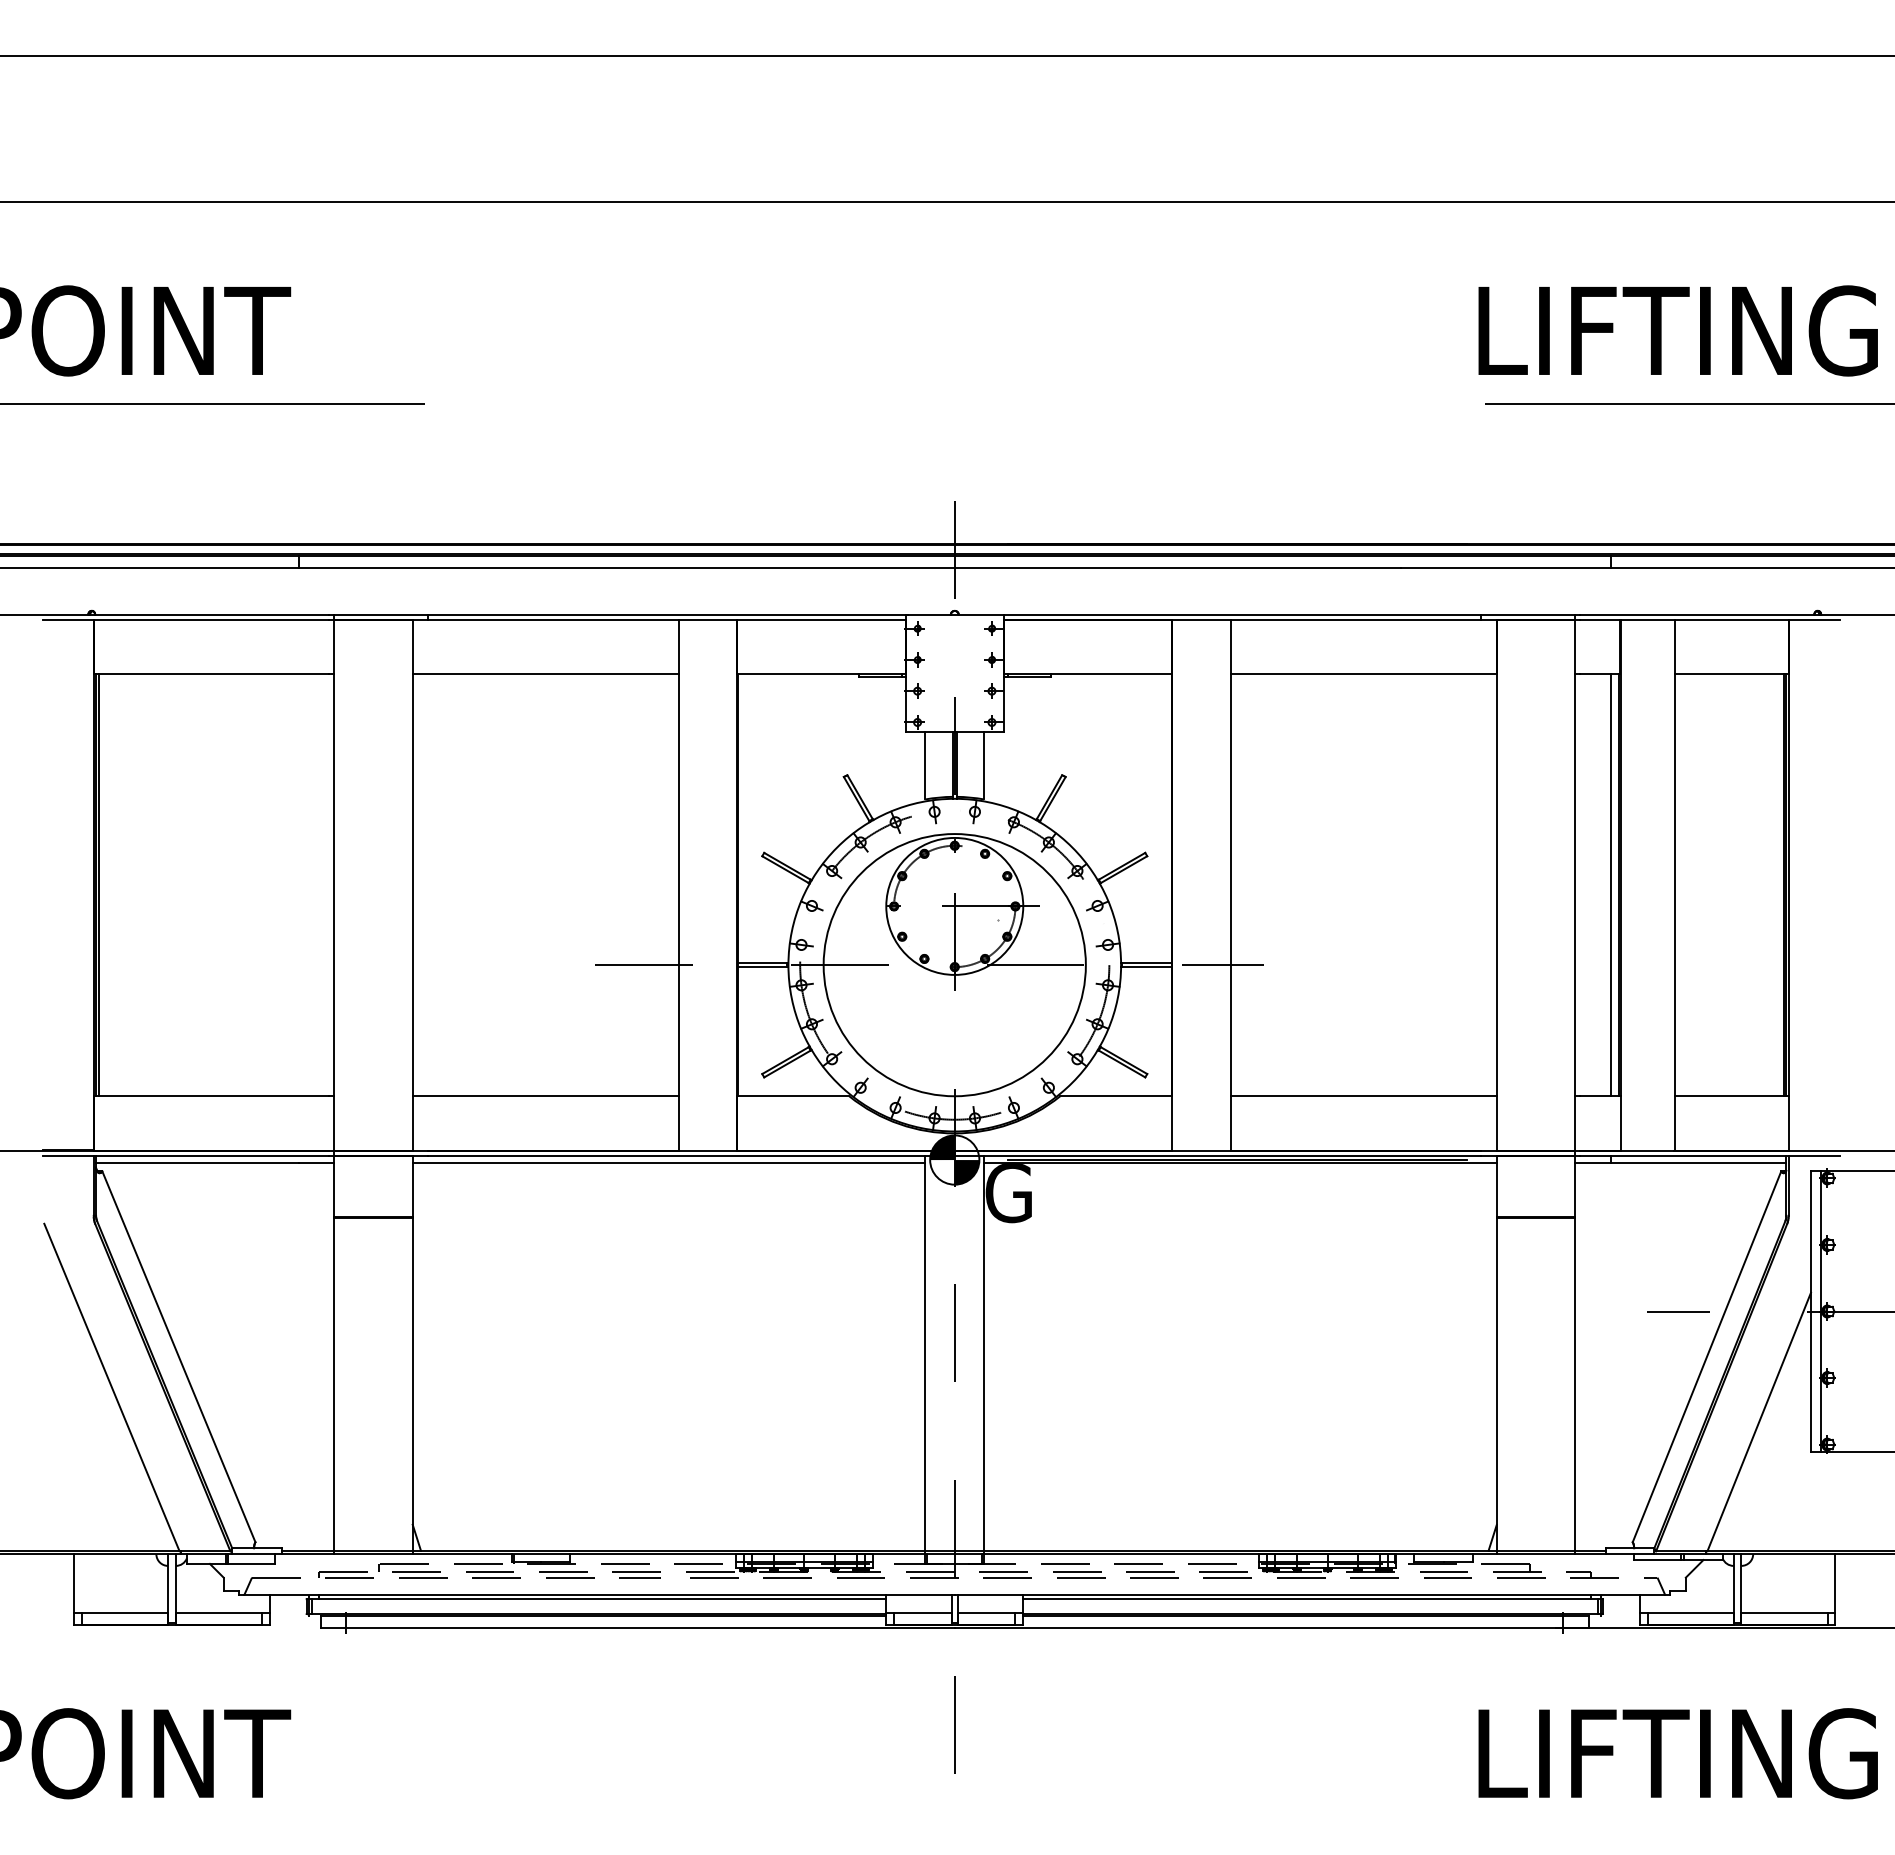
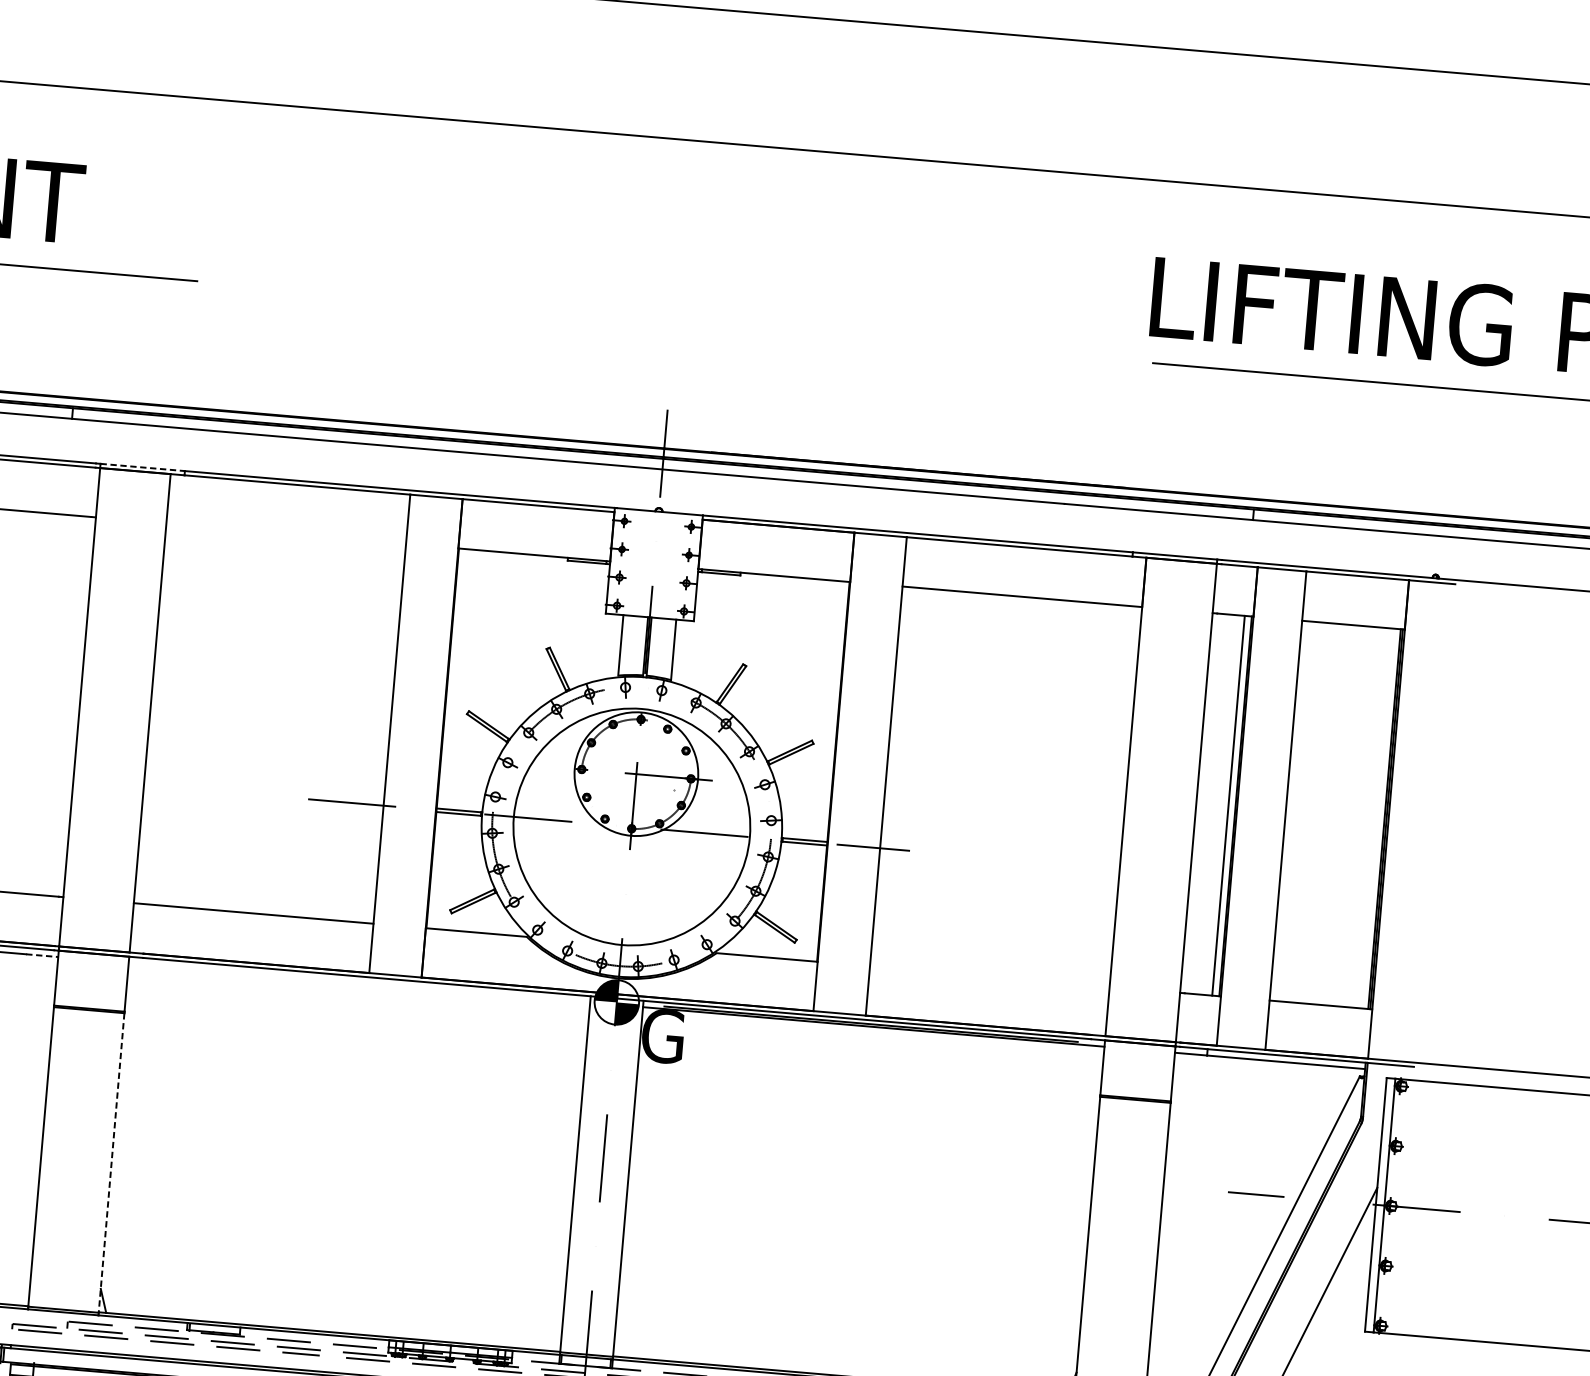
line: (381, 614) -> (142, 467), solid -> dashed
line: (545, 674) -> (285, 533), removed
line: (1363, 1096) -> (989, 976), removed
line: (316, 1162) -> (42, 955), solid -> dashed
line: (668, 1162) -> (358, 982), removed
line: (412, 1385) -> (111, 1163), solid -> dashed

